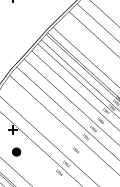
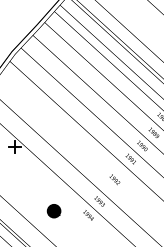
text: (16, 151) -> (53, 210), moved

